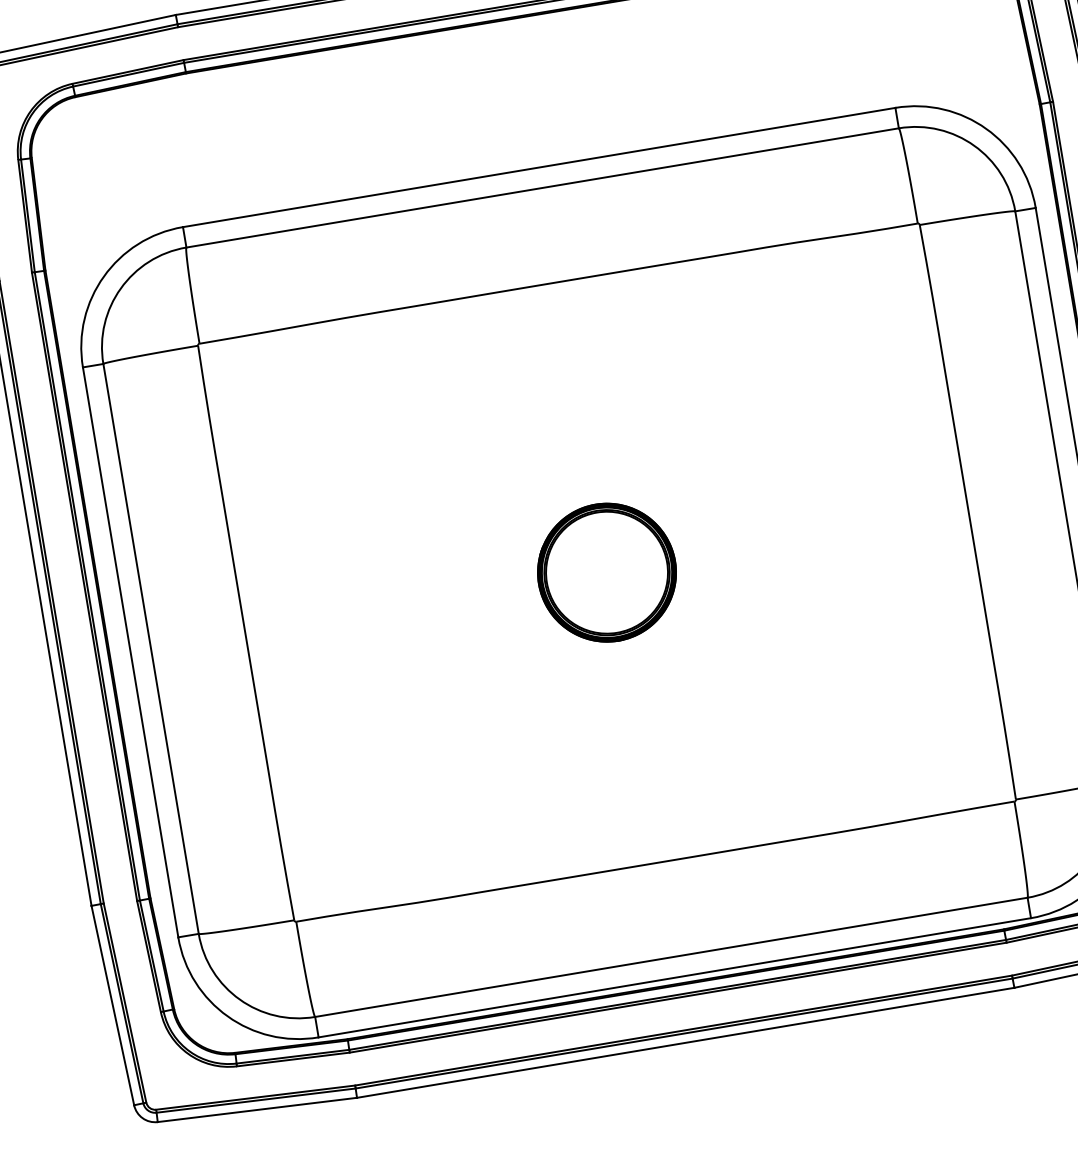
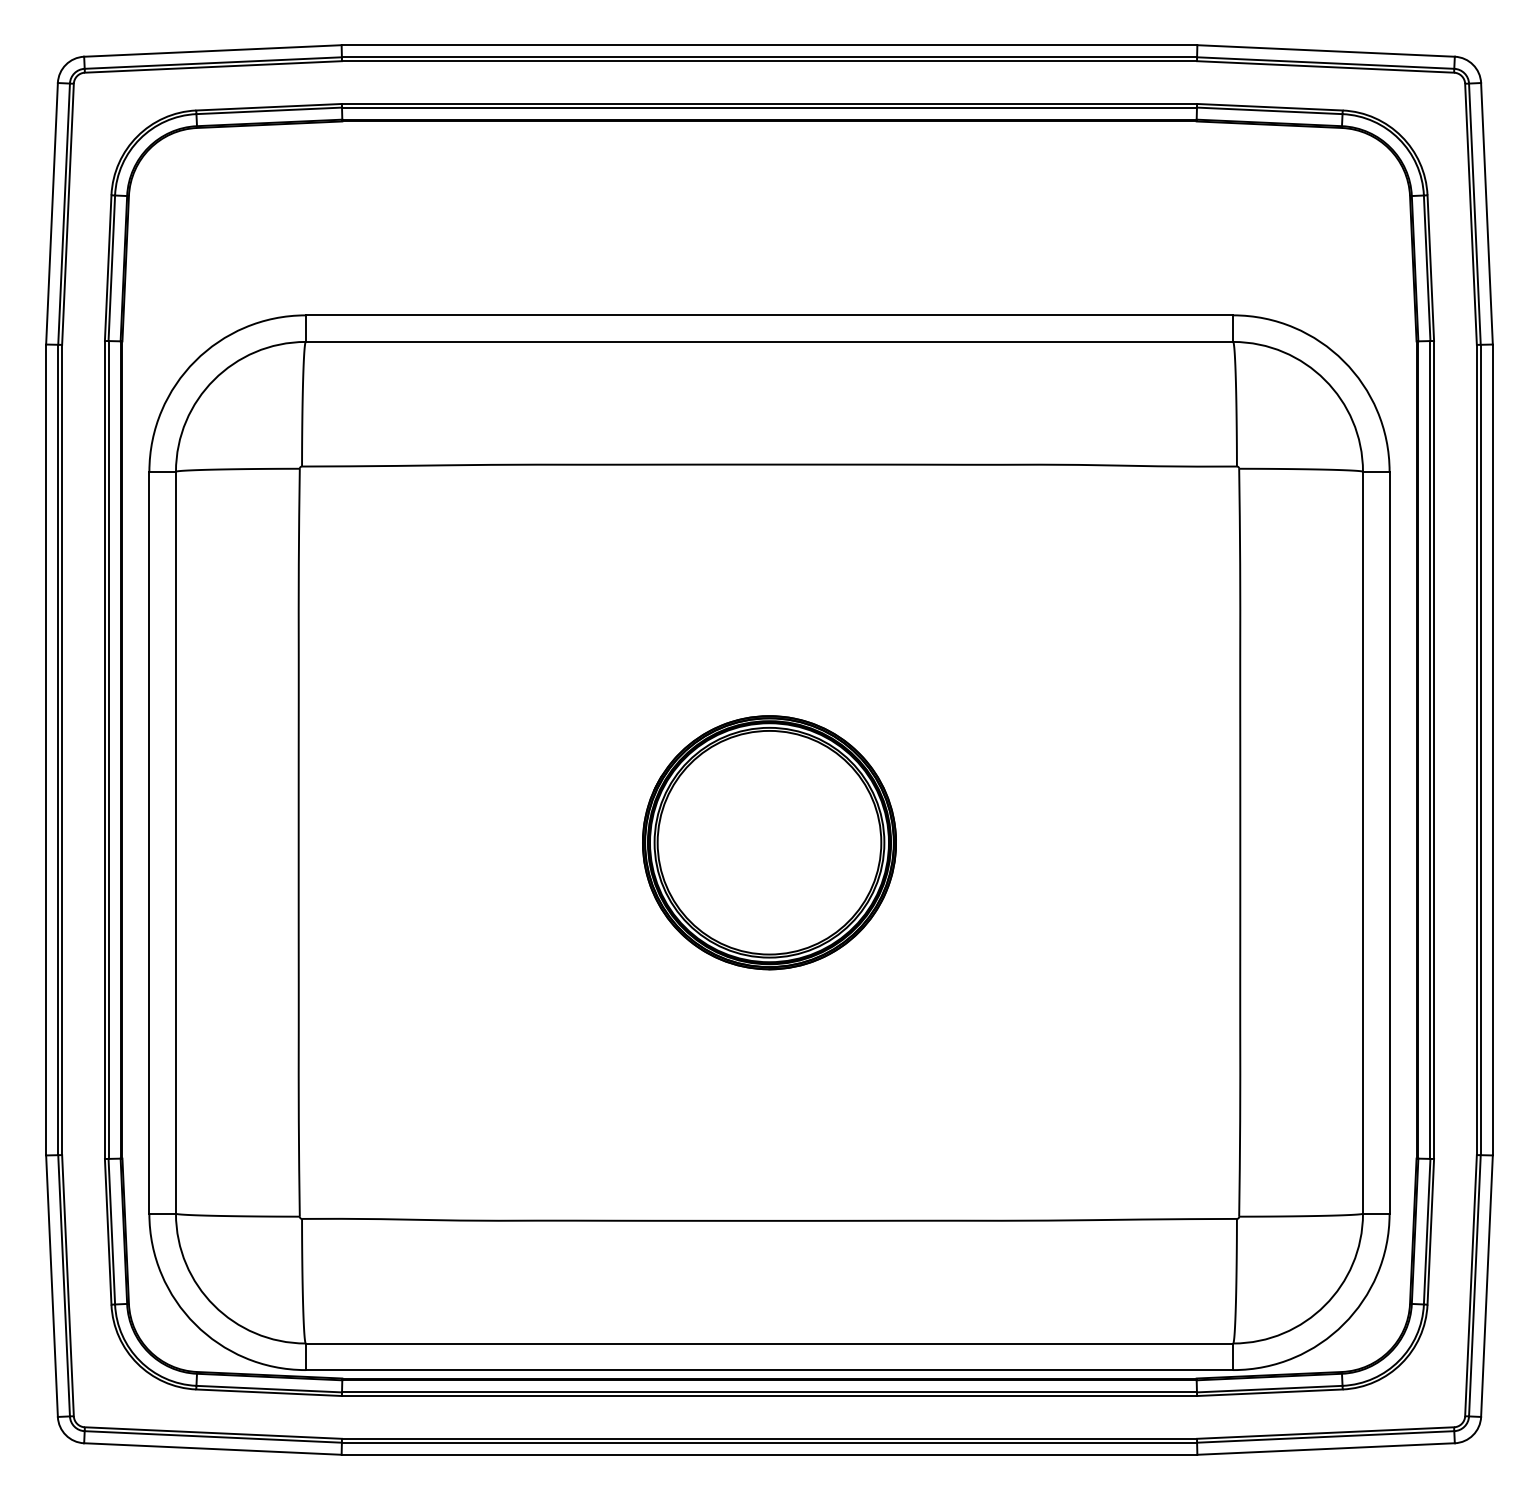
part: (606, 572) -> (769, 842), size x1.43

